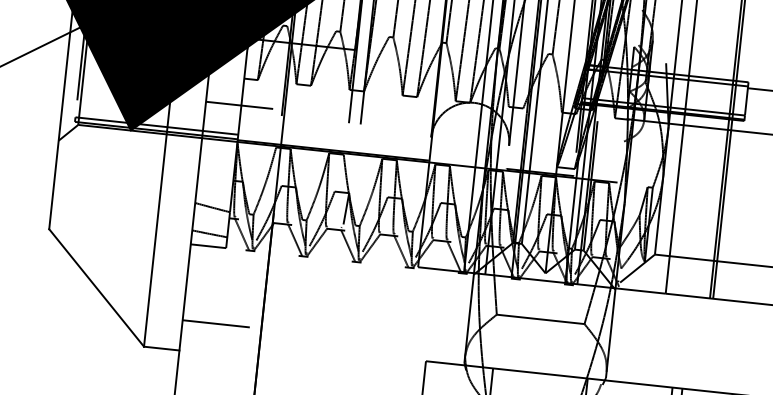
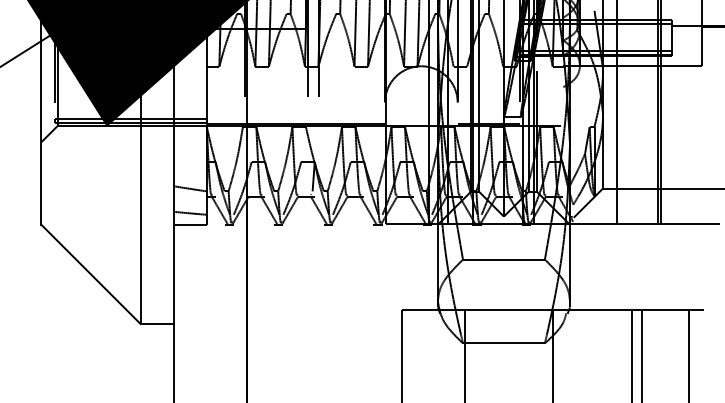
line: (239, 105) -> (204, 91), removed
line: (215, 323) -> (204, 295), removed

